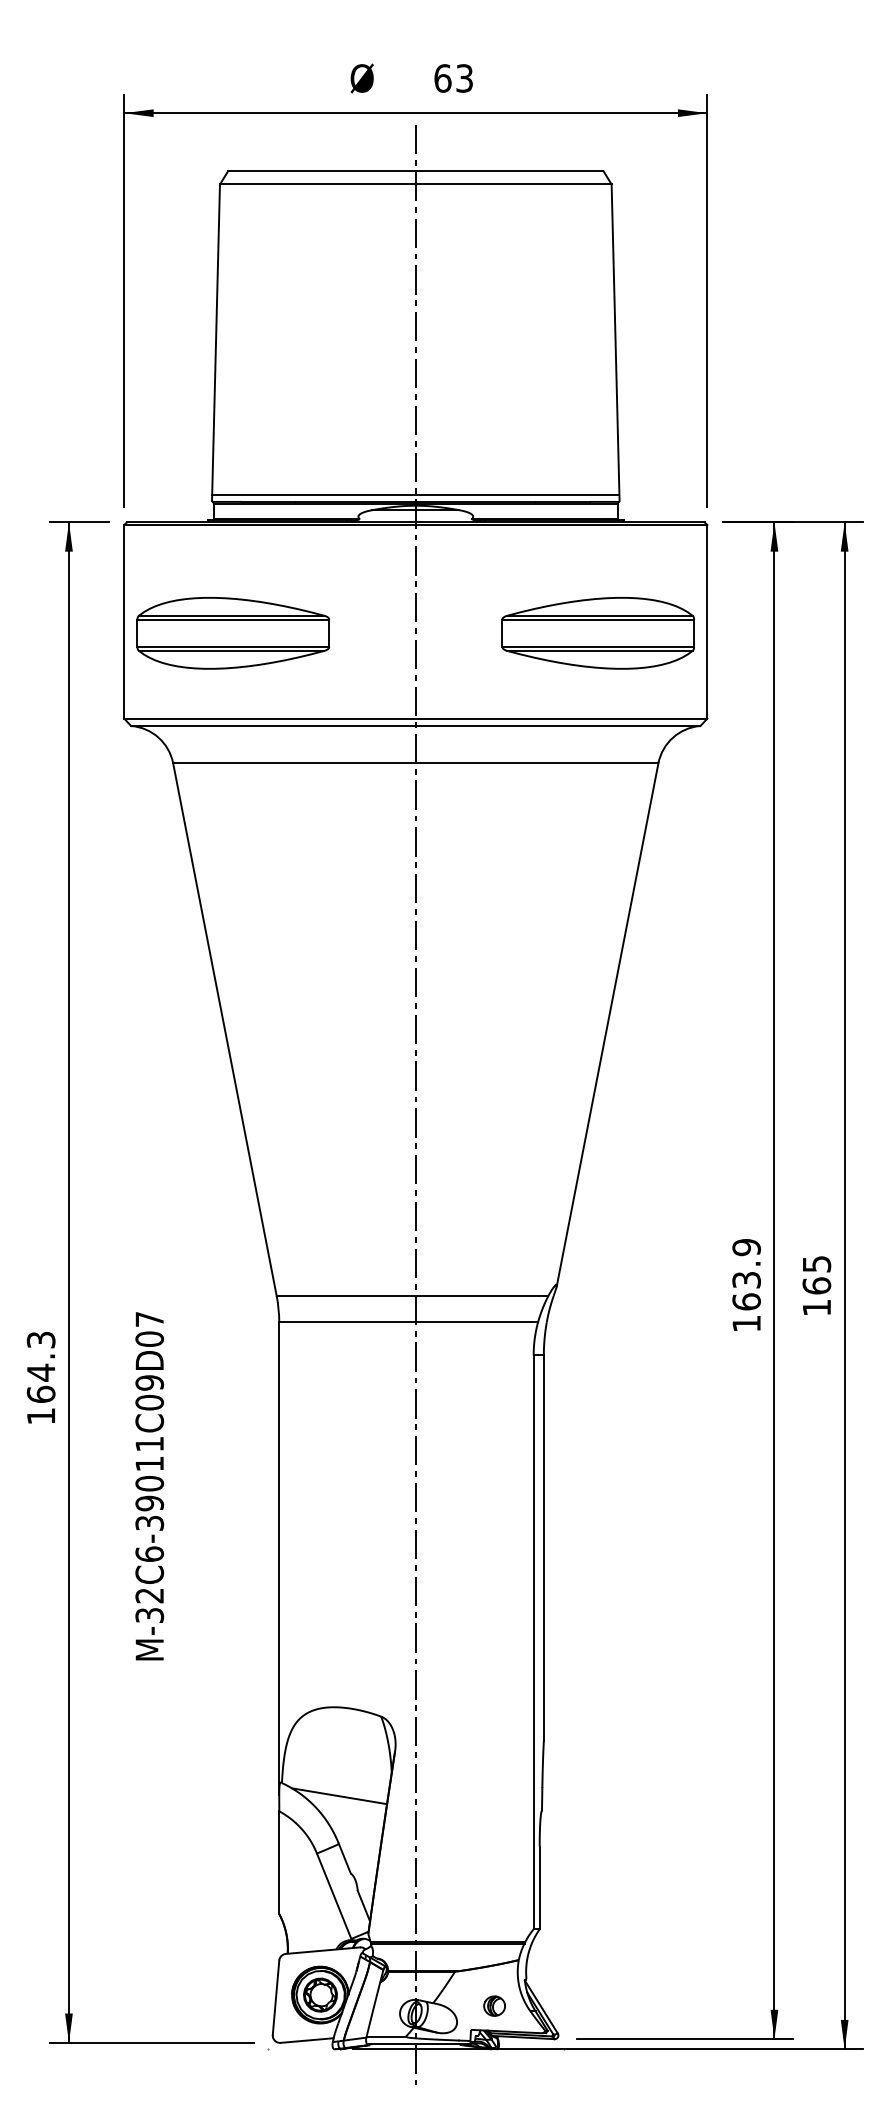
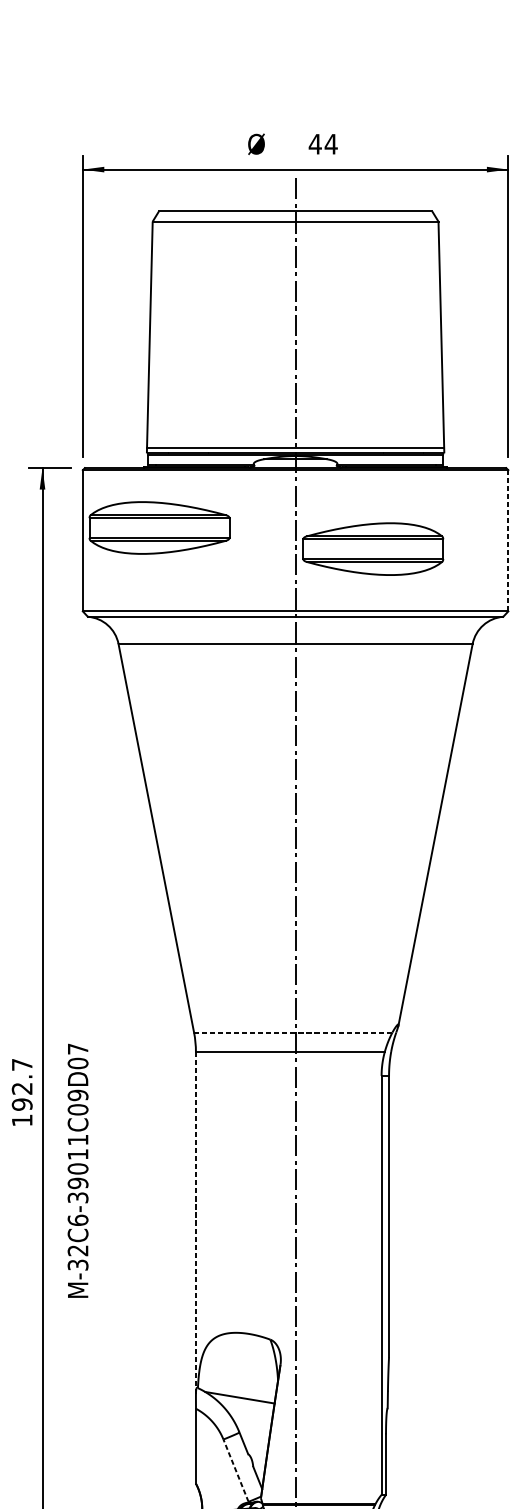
text: (453, 78) -> (323, 144), 63 -> 44
line: (707, 621) -> (508, 540), solid -> dashed
part: (233, 633) -> (159, 528), moved
part: (598, 633) -> (373, 549), moved
line: (412, 1295) -> (293, 1032), solid -> dashed
text: (40, 1367) -> (21, 1084), 164.3 -> 192.7
text: (149, 1486) -> (77, 1170), moved
line: (279, 1558) -> (196, 1224), solid -> dashed
line: (333, 1895) -> (235, 1470), solid -> dashed

